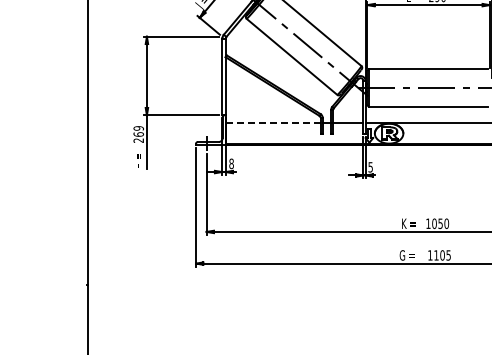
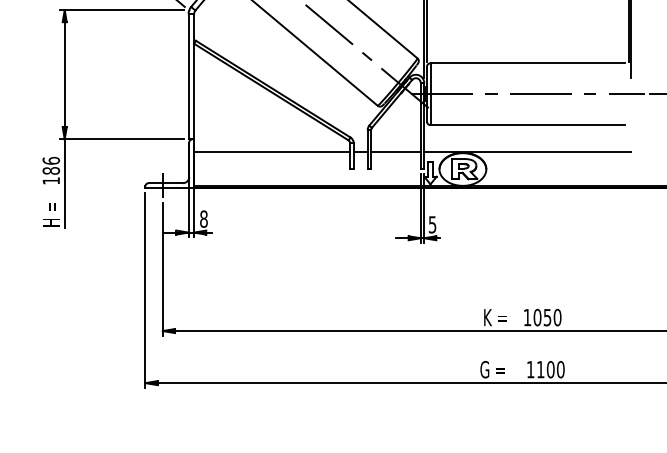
line: (272, 122) -> (271, 151), dashed -> solid
text: (138, 134) -> (50, 170), 269 -> 186
text: (448, 255) -> (560, 369), 1105 -> 1100

